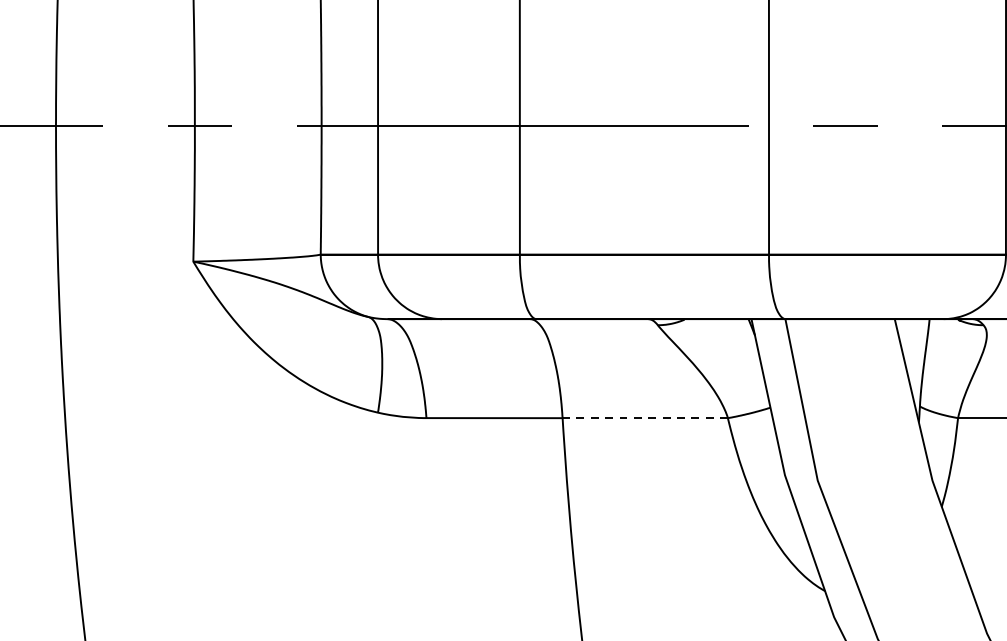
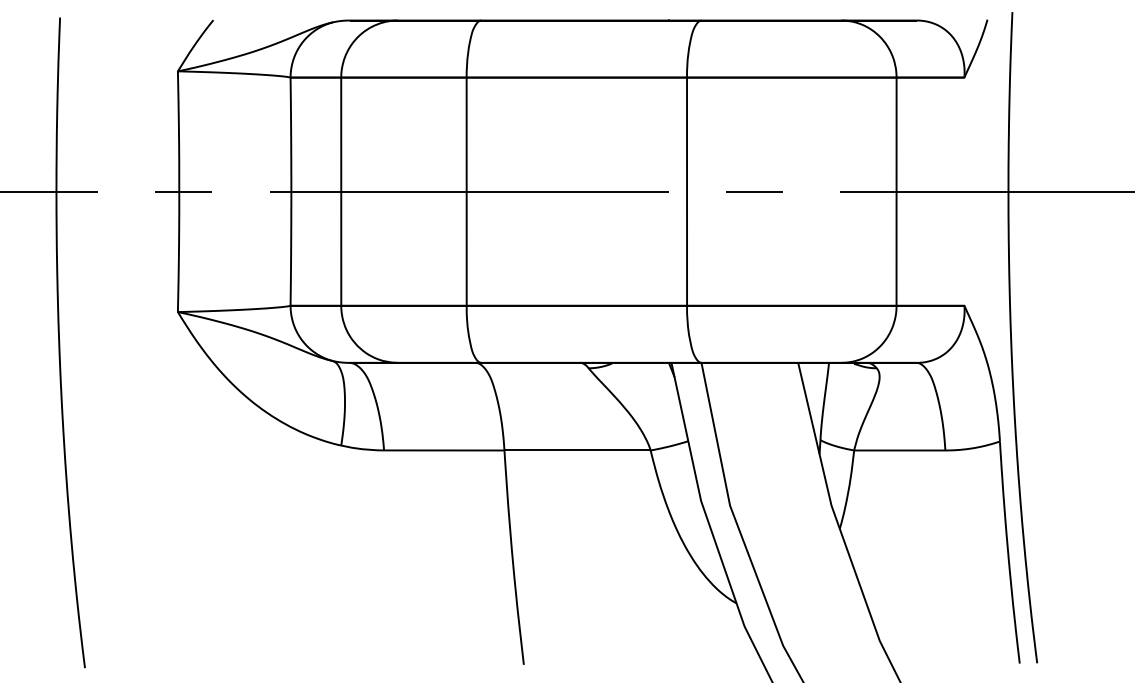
line: (645, 418) -> (577, 450), dashed -> solid

